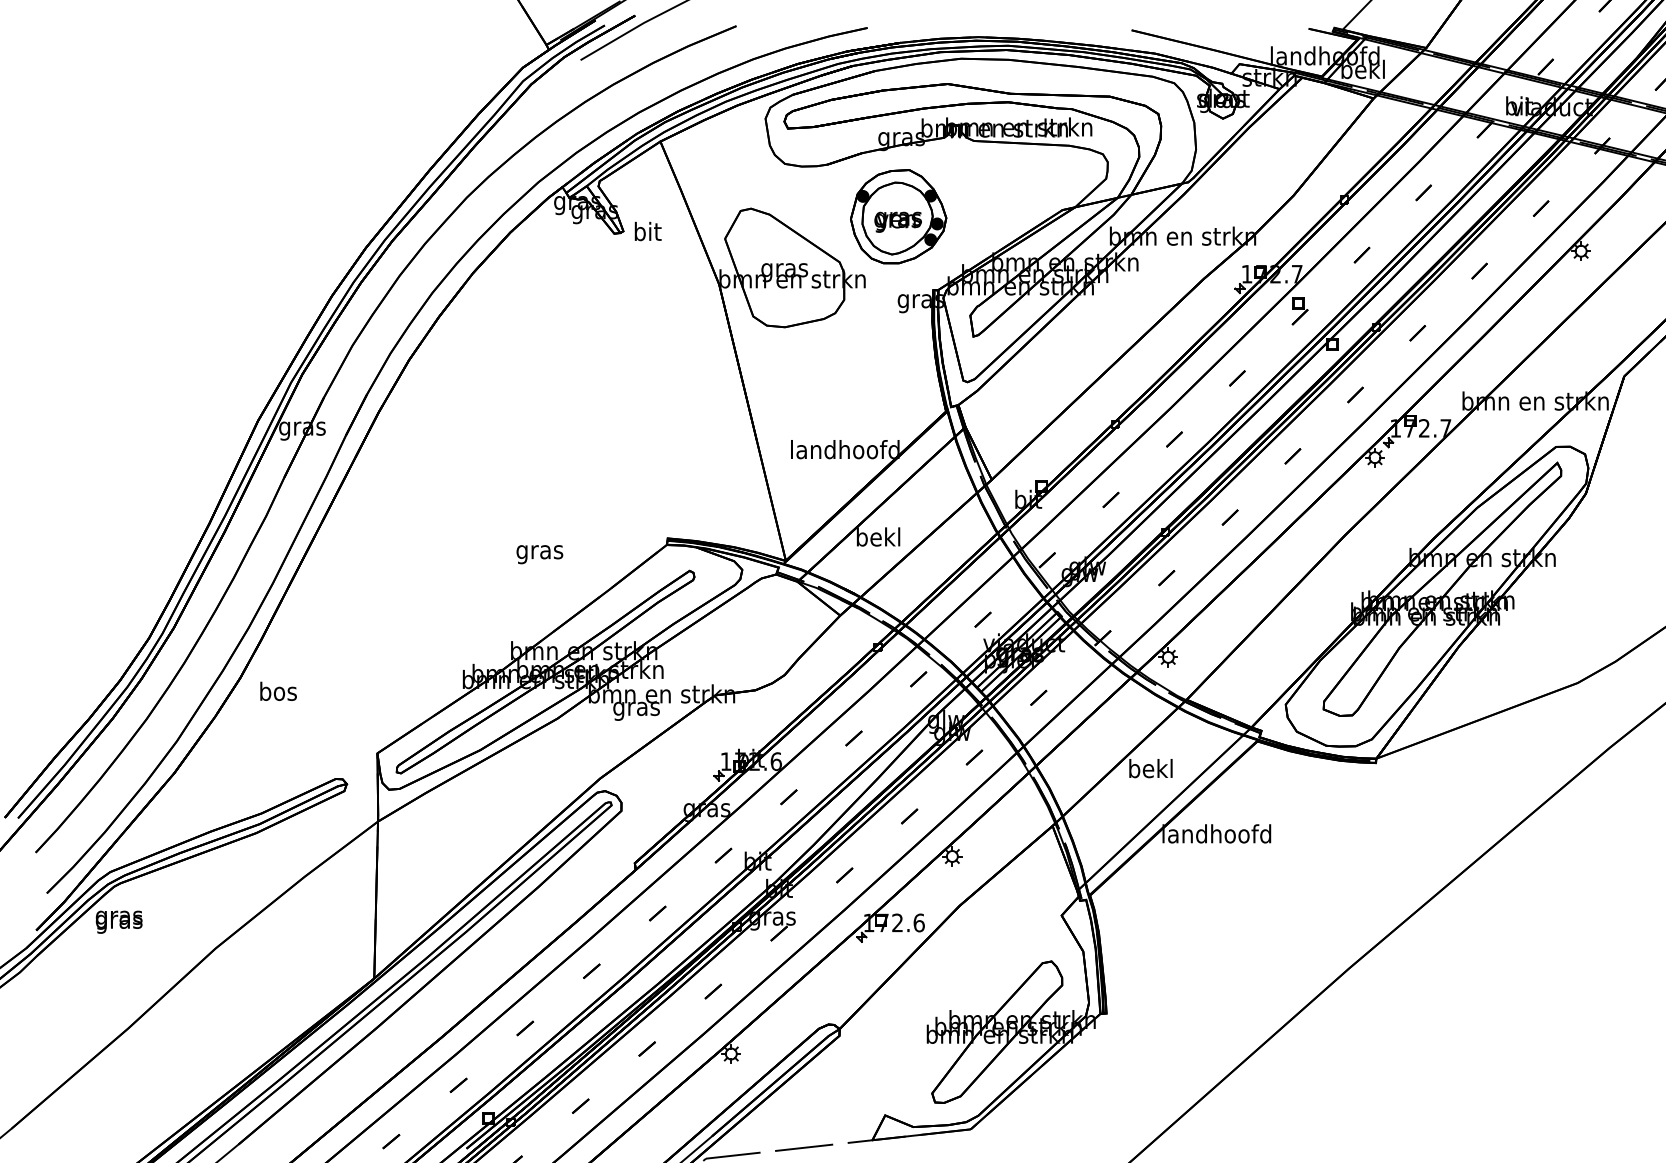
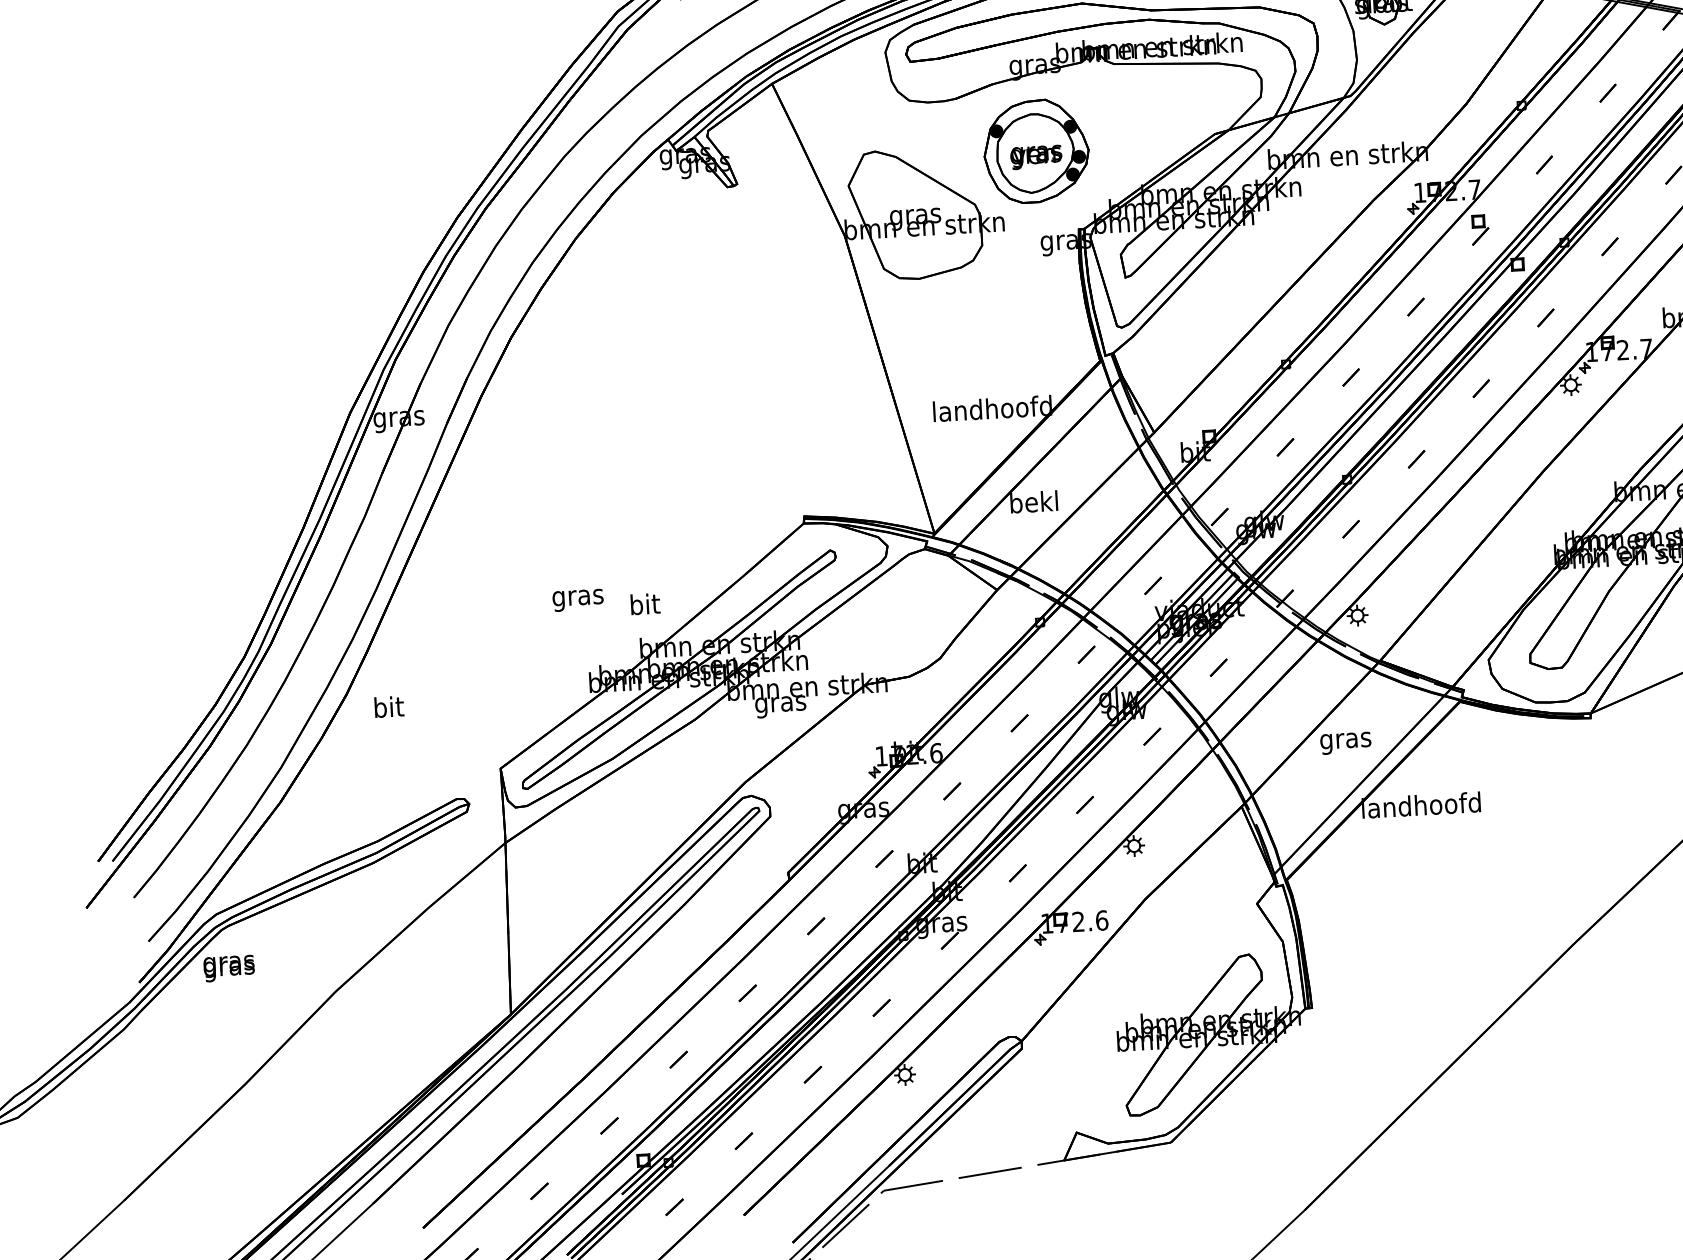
text: (647, 231) -> (644, 604), moved
text: (539, 554) -> (577, 600), moved
text: (278, 690) -> (388, 706), bos -> bit
text: (1150, 771) -> (1345, 741), bekl -> gras

